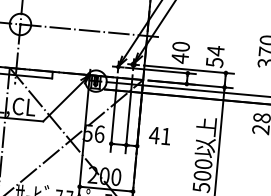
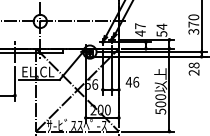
text: (181, 47) -> (140, 26), 40 -> 47
text: (166, 135) -> (136, 81), 41 -> 46

